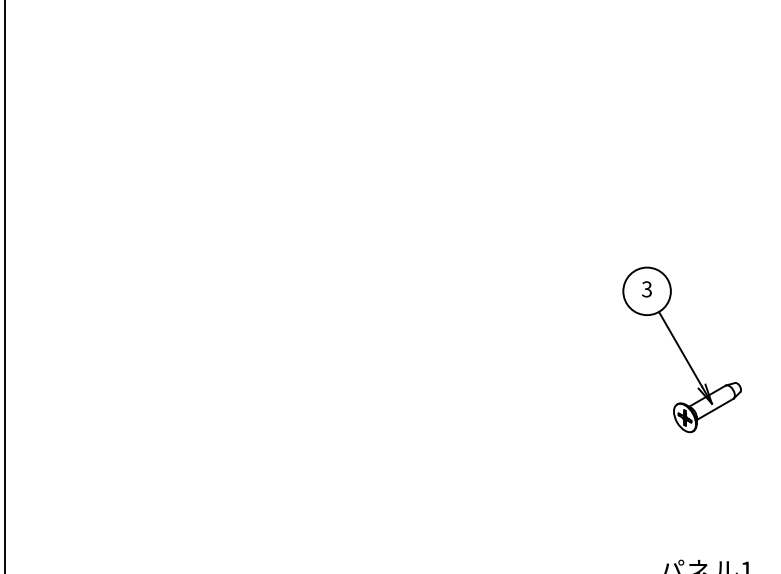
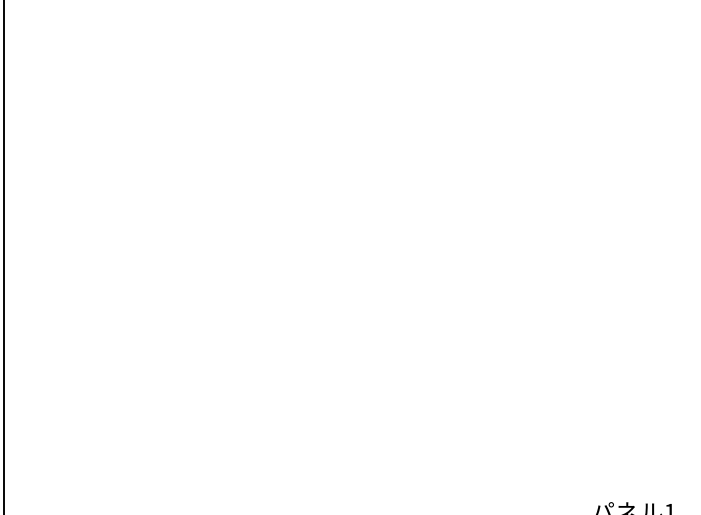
part: (681, 349) -> (611, 313), removed

